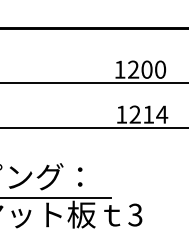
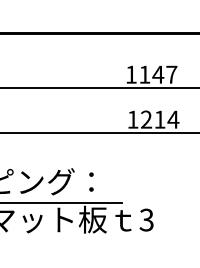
text: (147, 69) -> (158, 74), 1200 -> 1147

